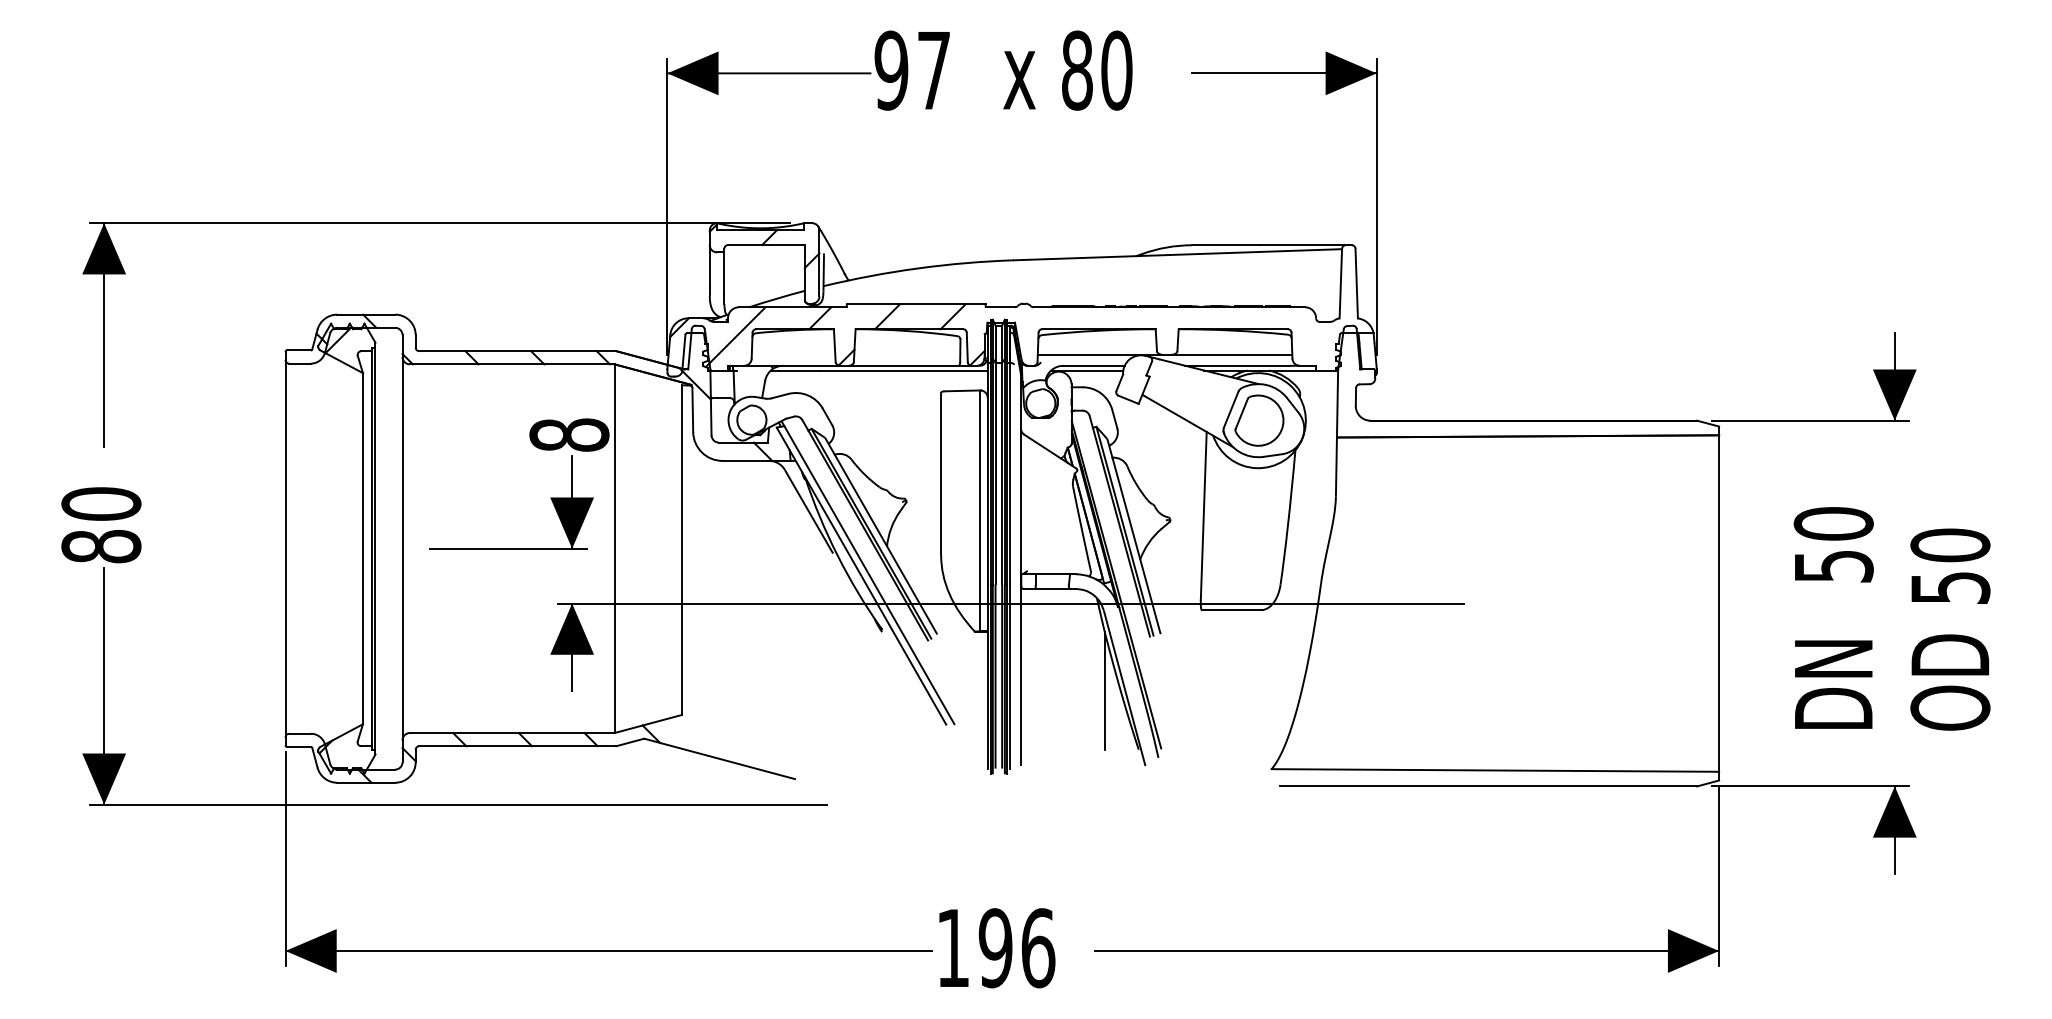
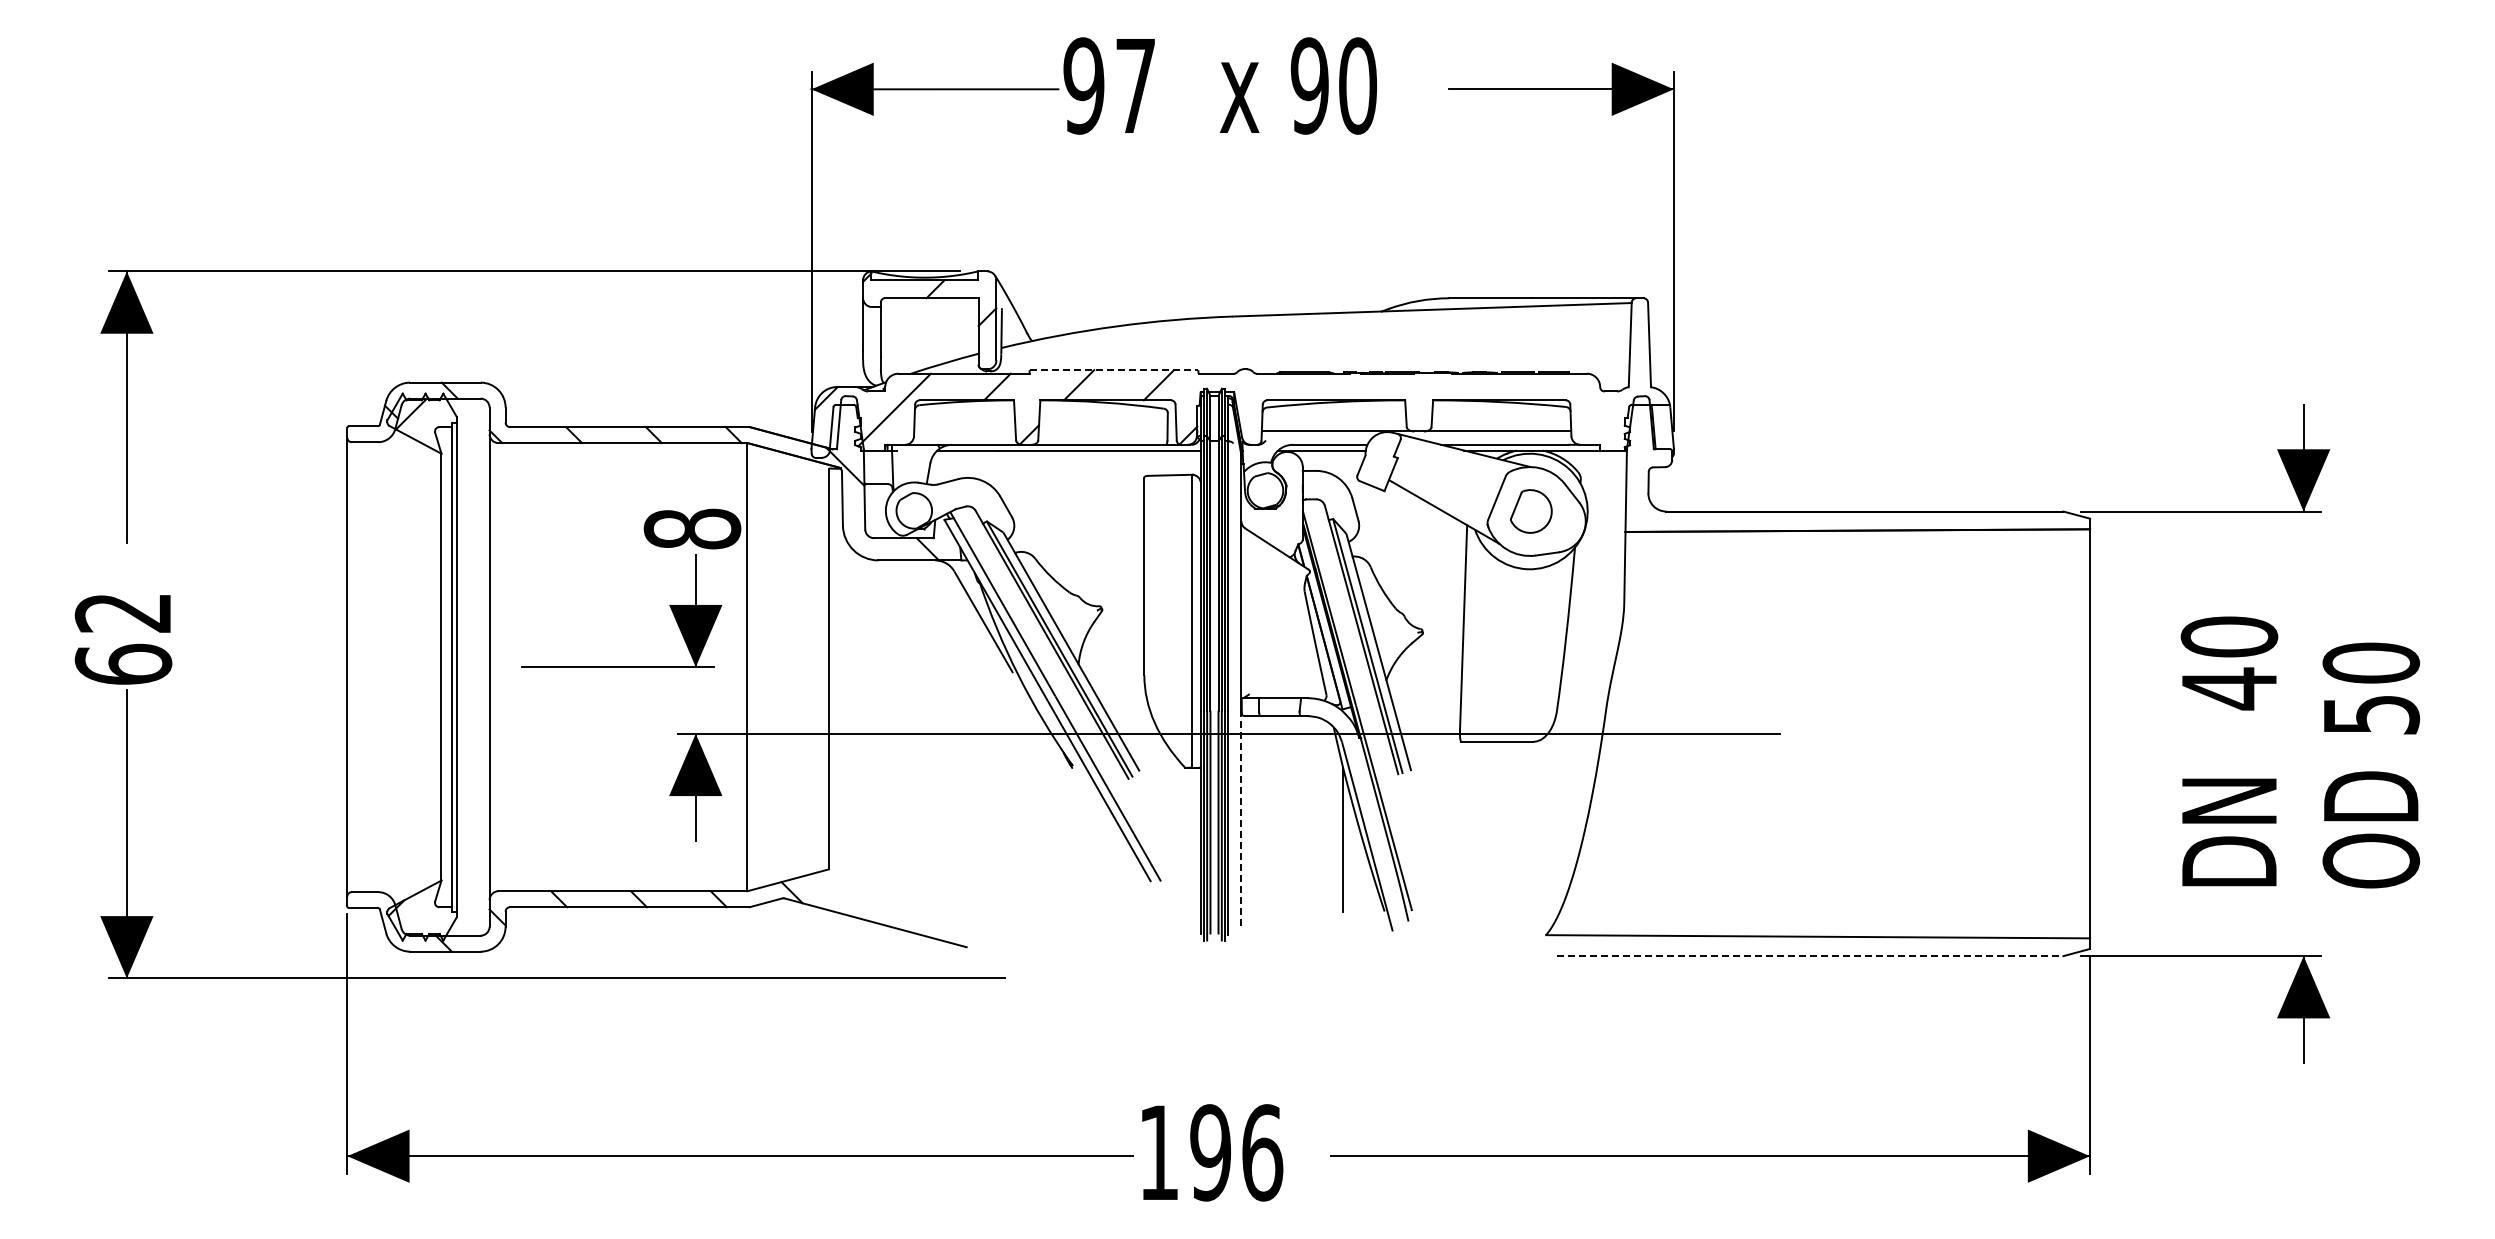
text: (1077, 70) -> (1309, 85), 80 -> 90
line: (916, 304) -> (1114, 370), solid -> dashed
part: (1259, 420) -> (1531, 511), size x0.7
text: (101, 525) -> (123, 638), 80 -> 62
text: (1834, 566) -> (2230, 688), 50 -> 40
line: (1021, 674) -> (1241, 820), solid -> dashed
line: (1489, 786) -> (1810, 956), solid -> dashed

